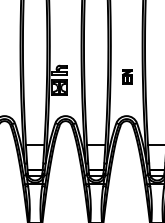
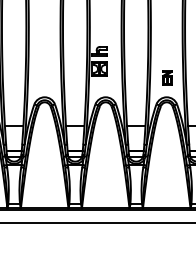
part: (127, 76) -> (167, 77), moved

